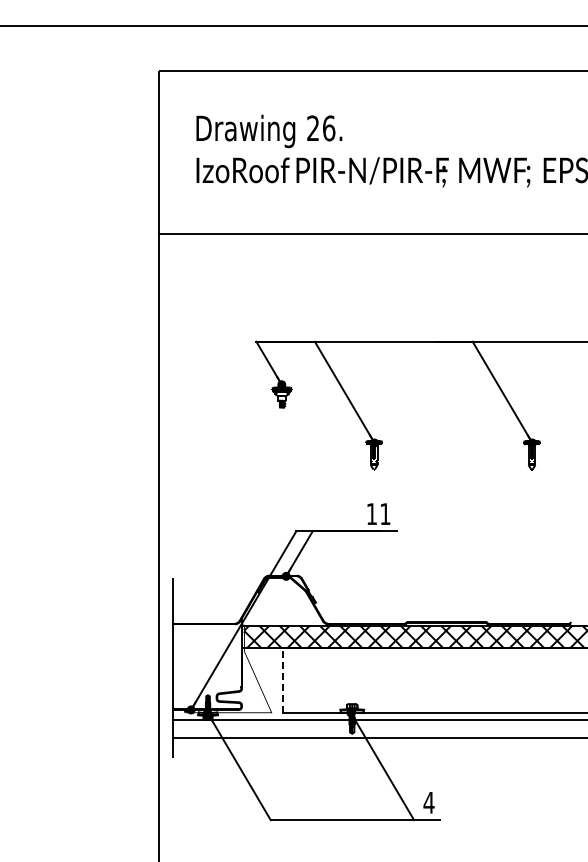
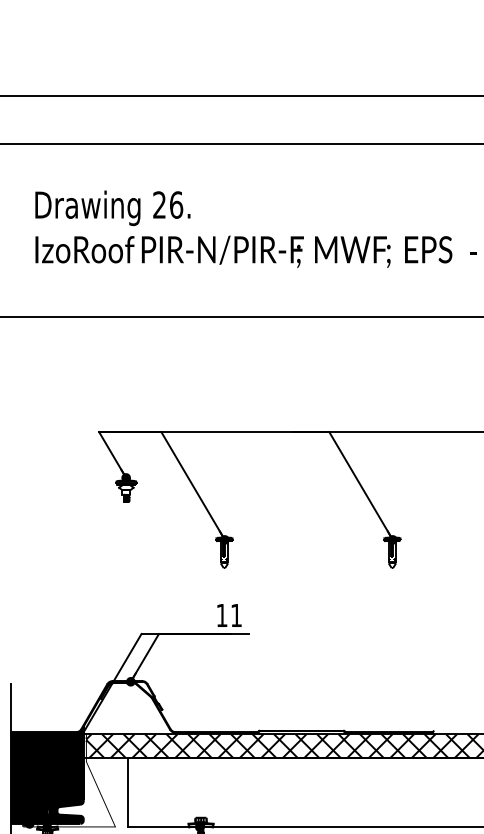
fill: (207, 663) -> (47, 774), added
line: (283, 680) -> (127, 792), dashed -> solid

